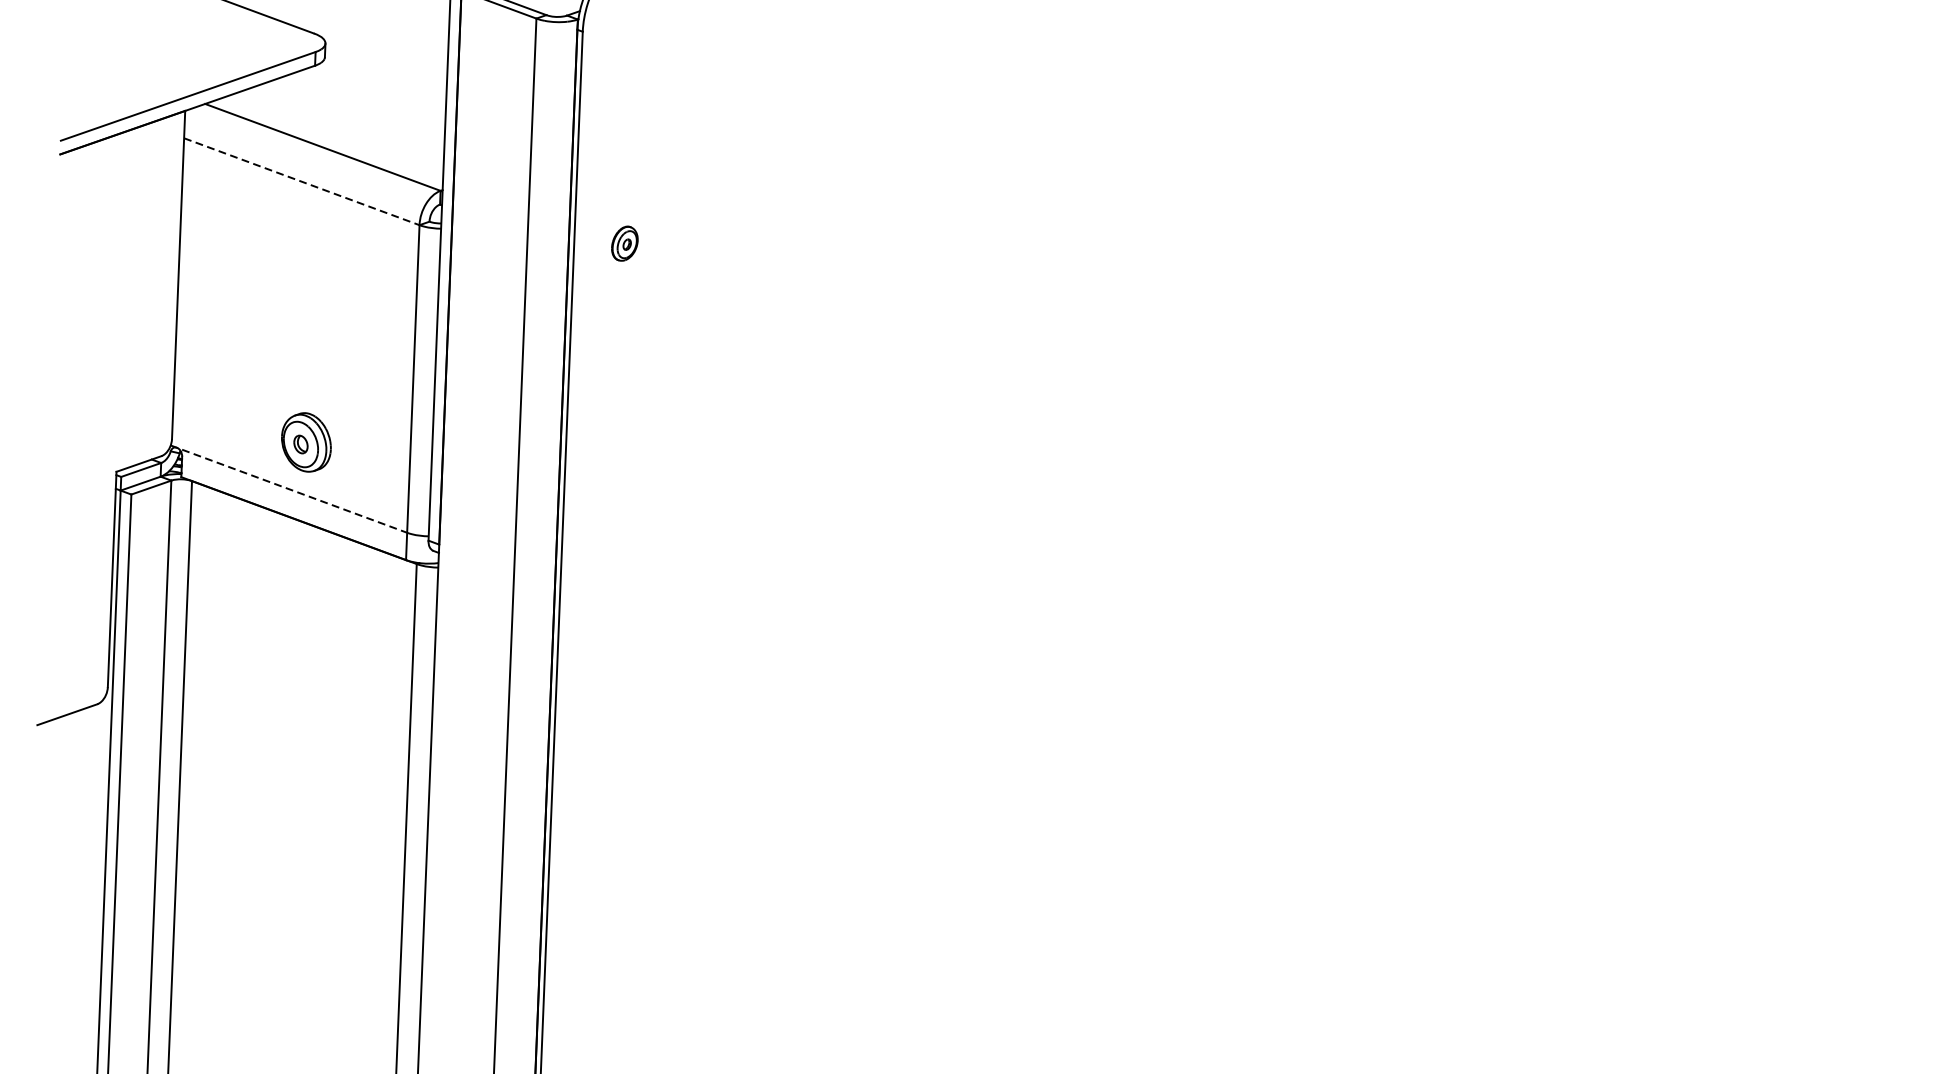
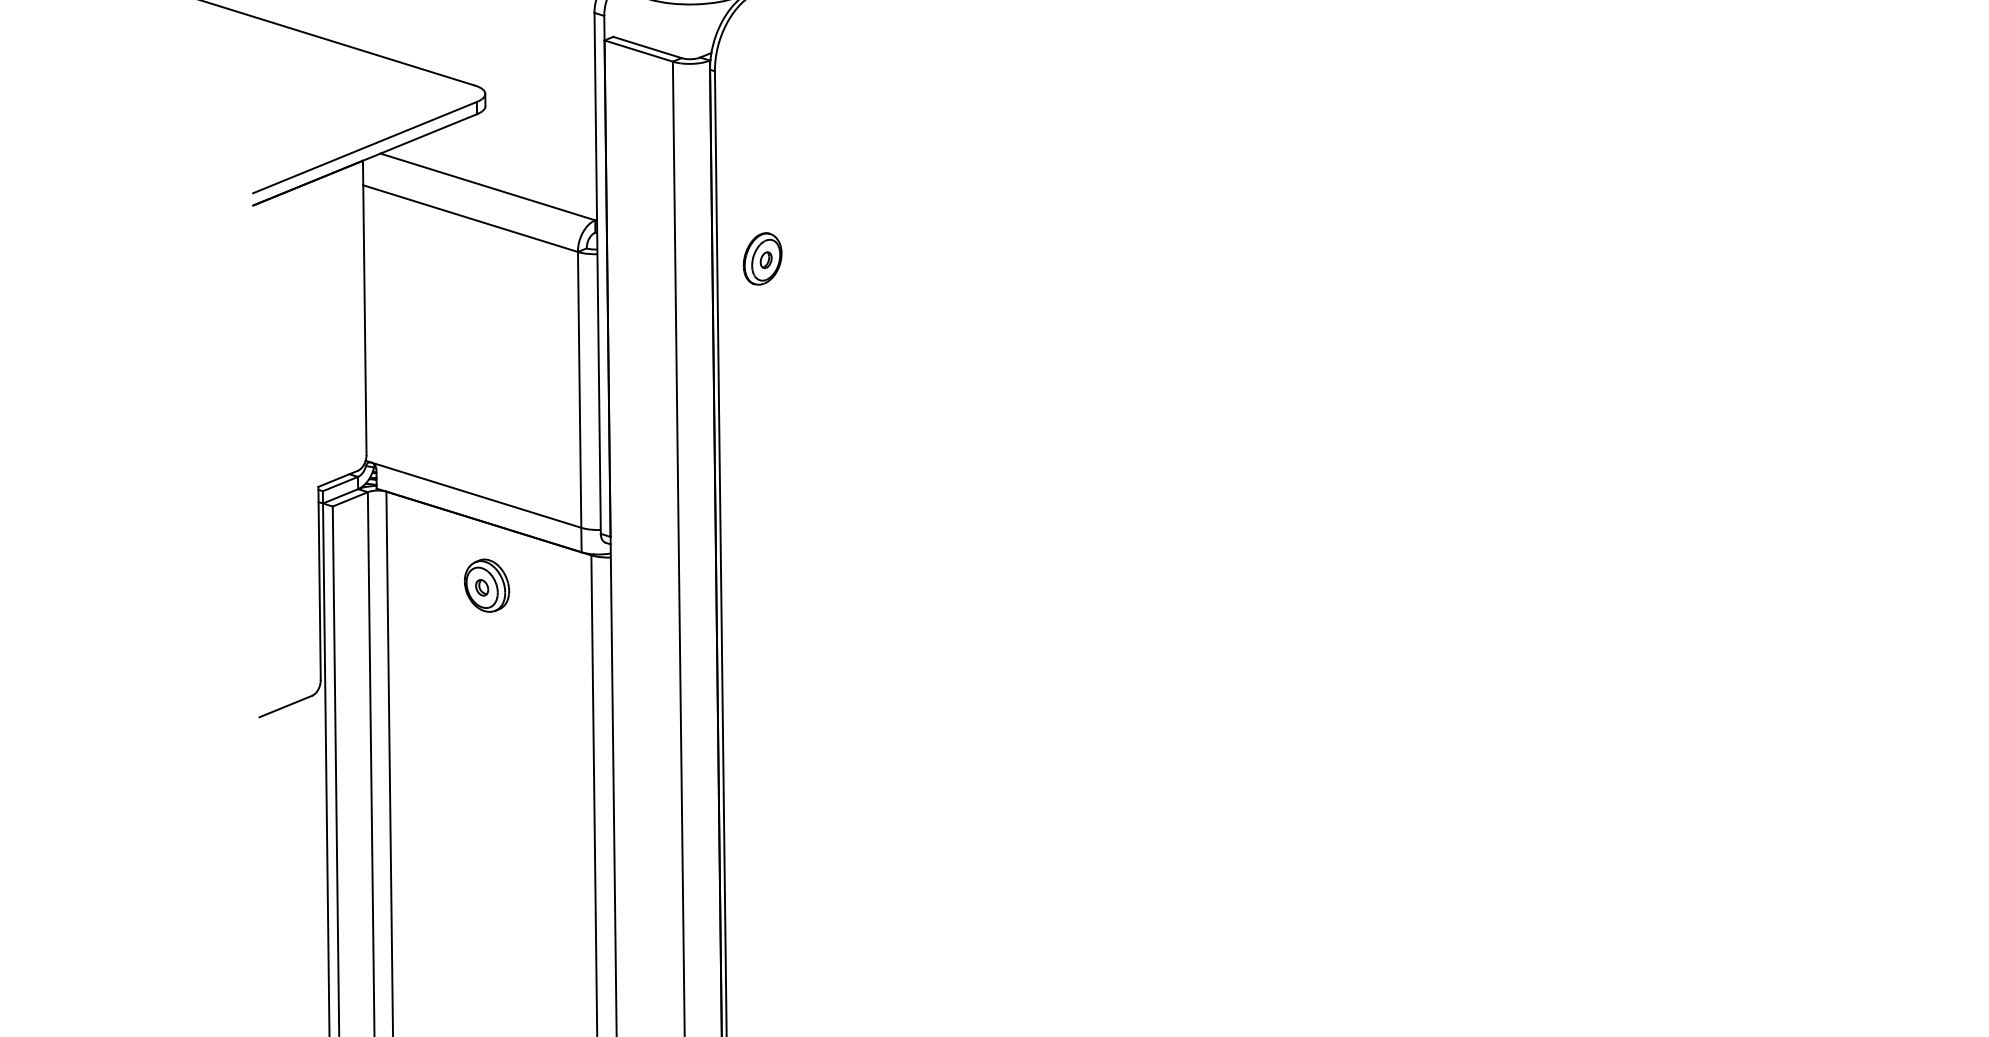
line: (302, 181) -> (471, 218), dashed -> solid
part: (624, 243) -> (762, 258), size x1.67
part: (307, 442) -> (487, 585), moved
line: (288, 489) -> (473, 494), dashed -> solid

